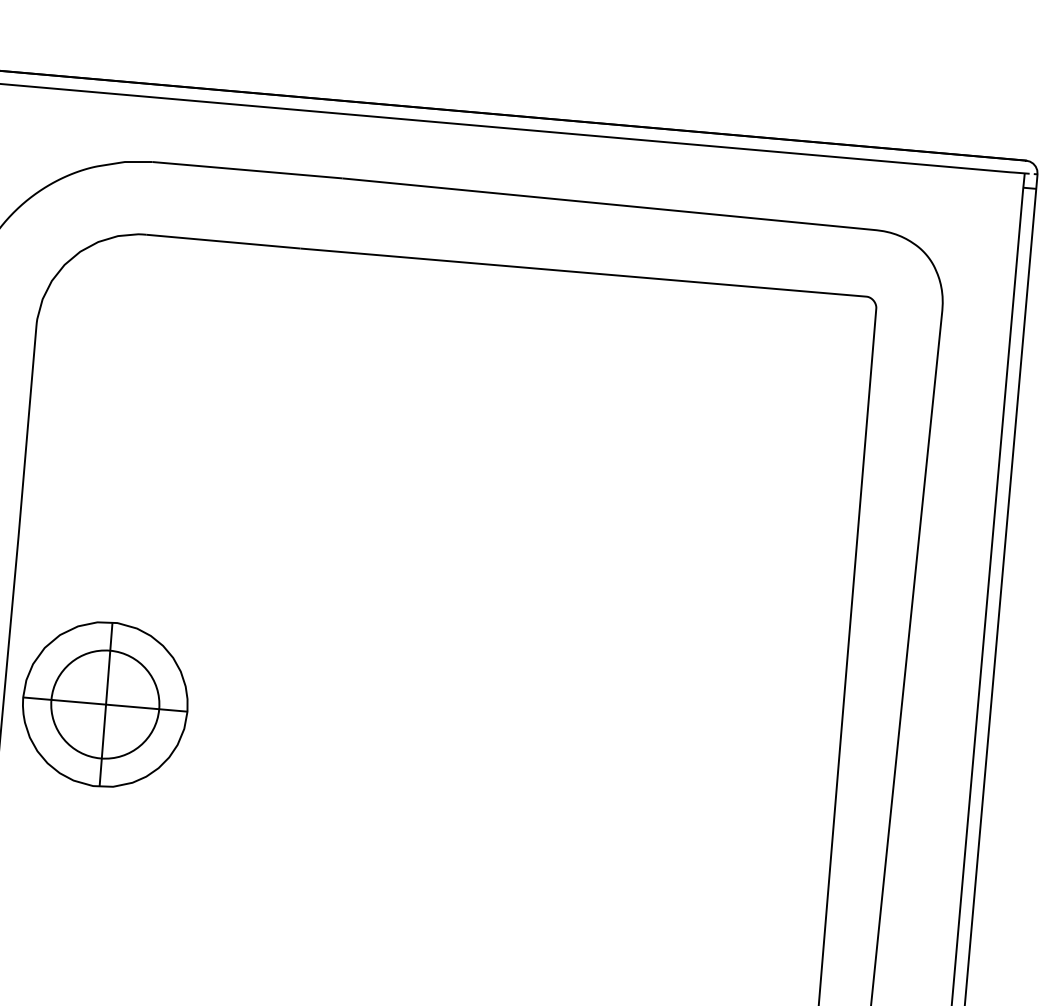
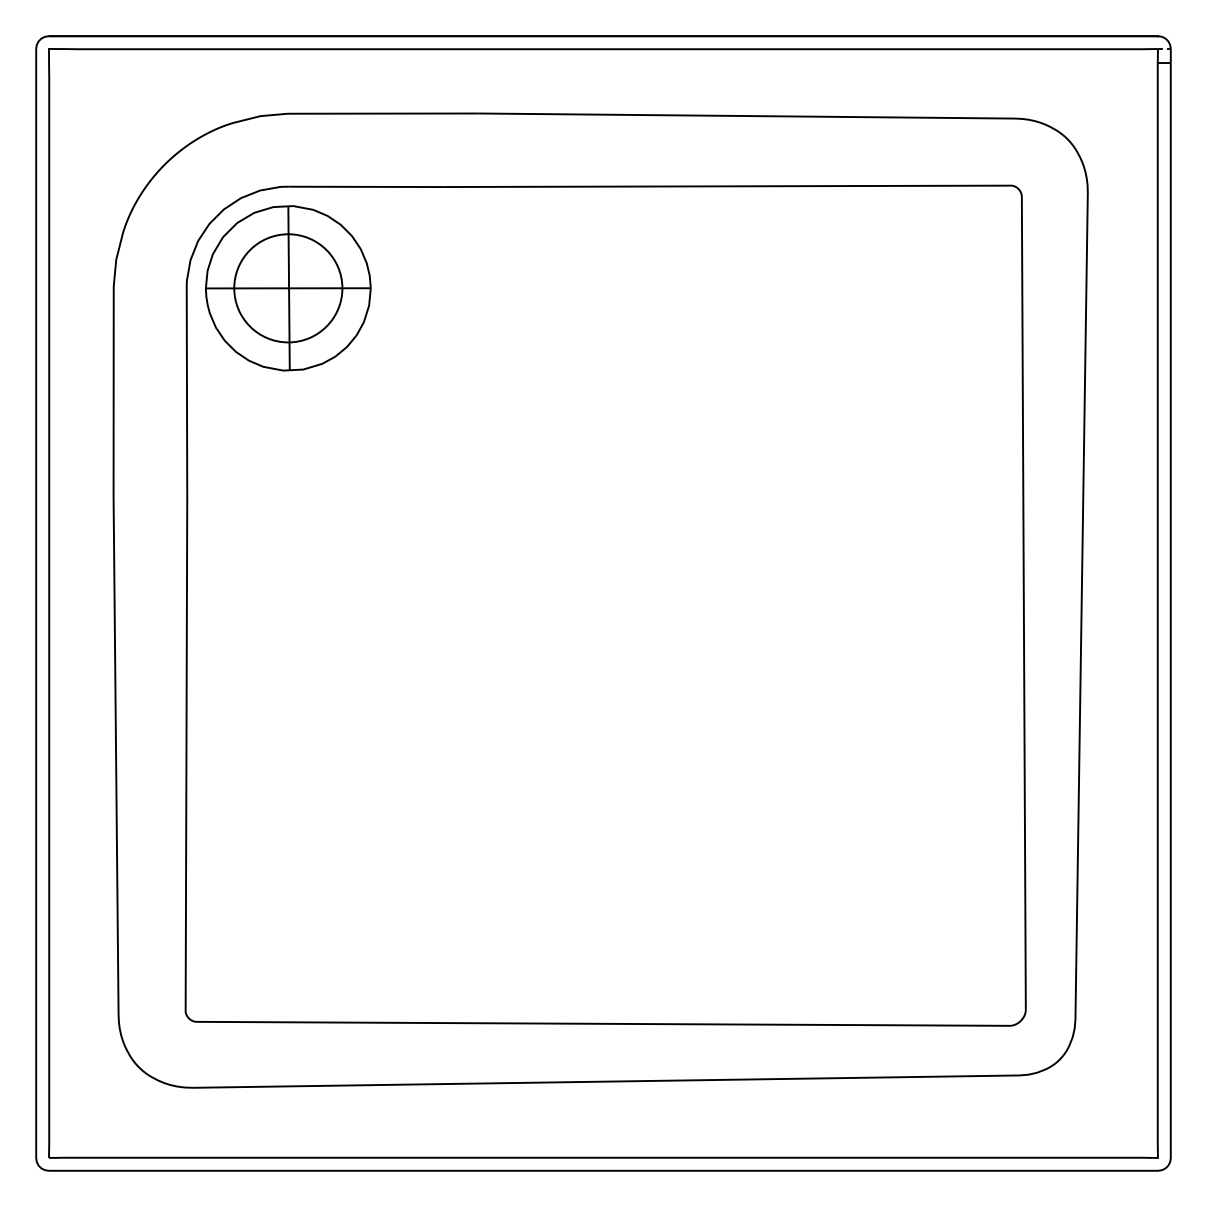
part: (105, 704) -> (288, 288), moved

